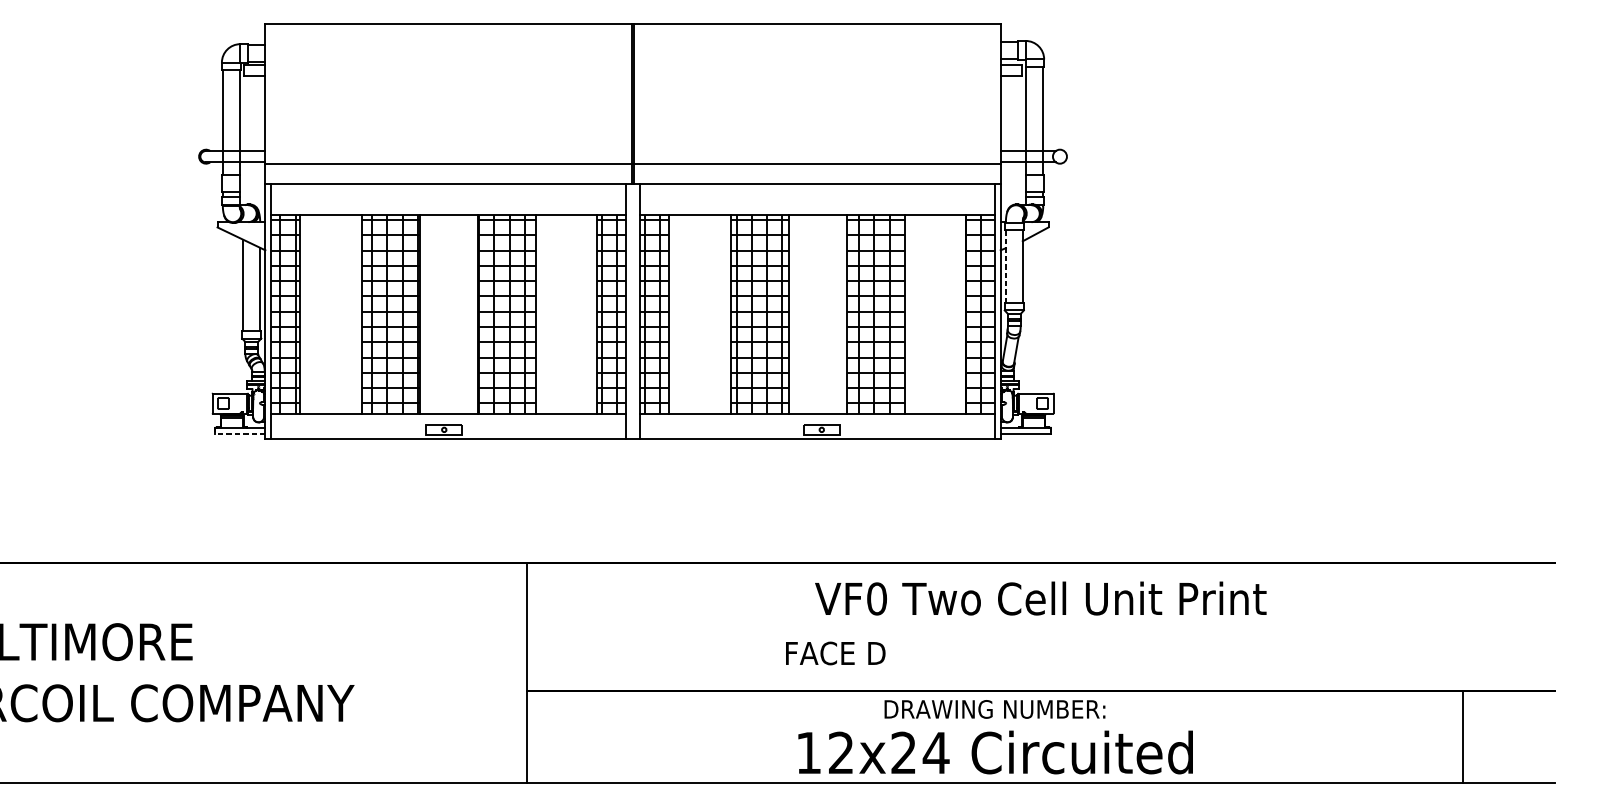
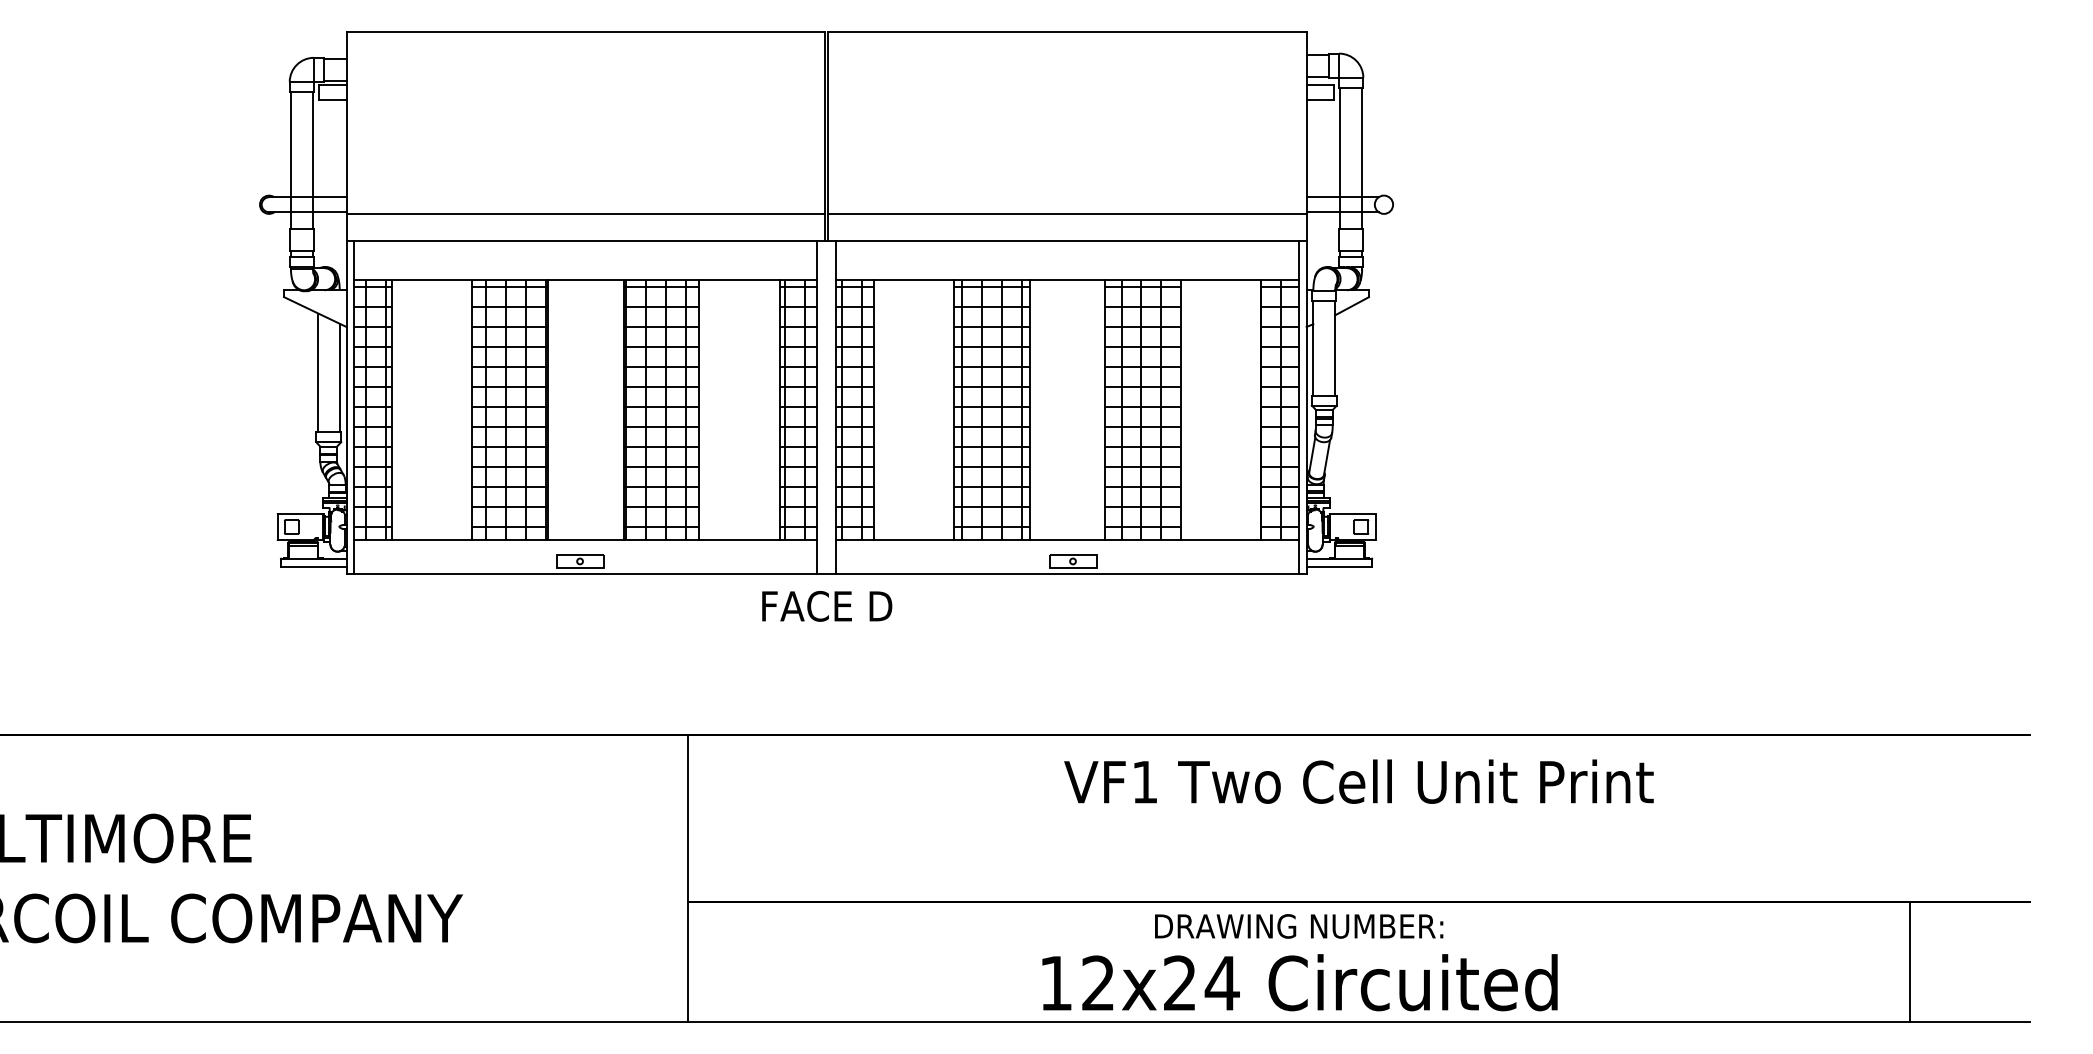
line: (1005, 266) -> (1313, 348), dashed -> solid
line: (240, 433) -> (313, 566), dashed -> solid
text: (877, 598) -> (1145, 781), VF0 -> VF1
text: (835, 653) -> (827, 606), moved

